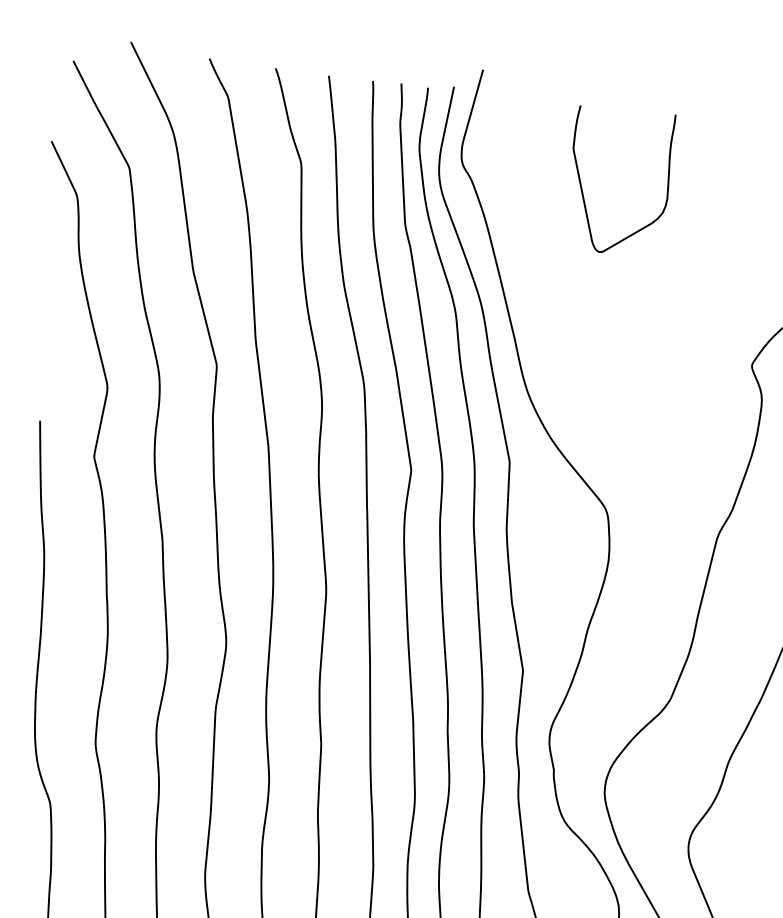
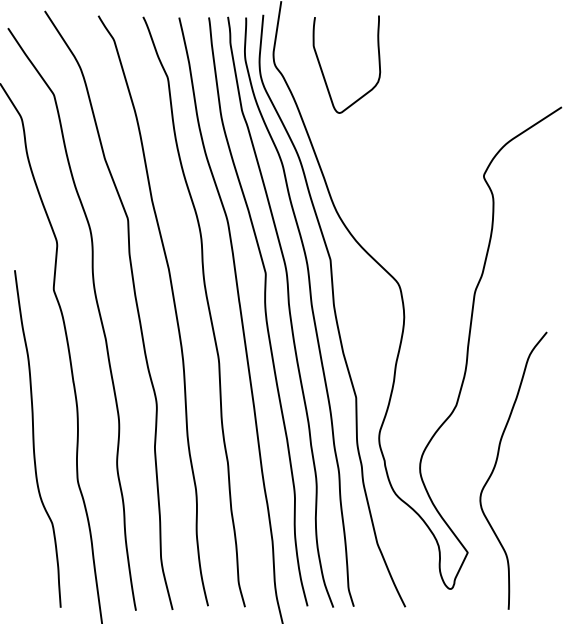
curve: (583, 189) -> (323, 72), moved

